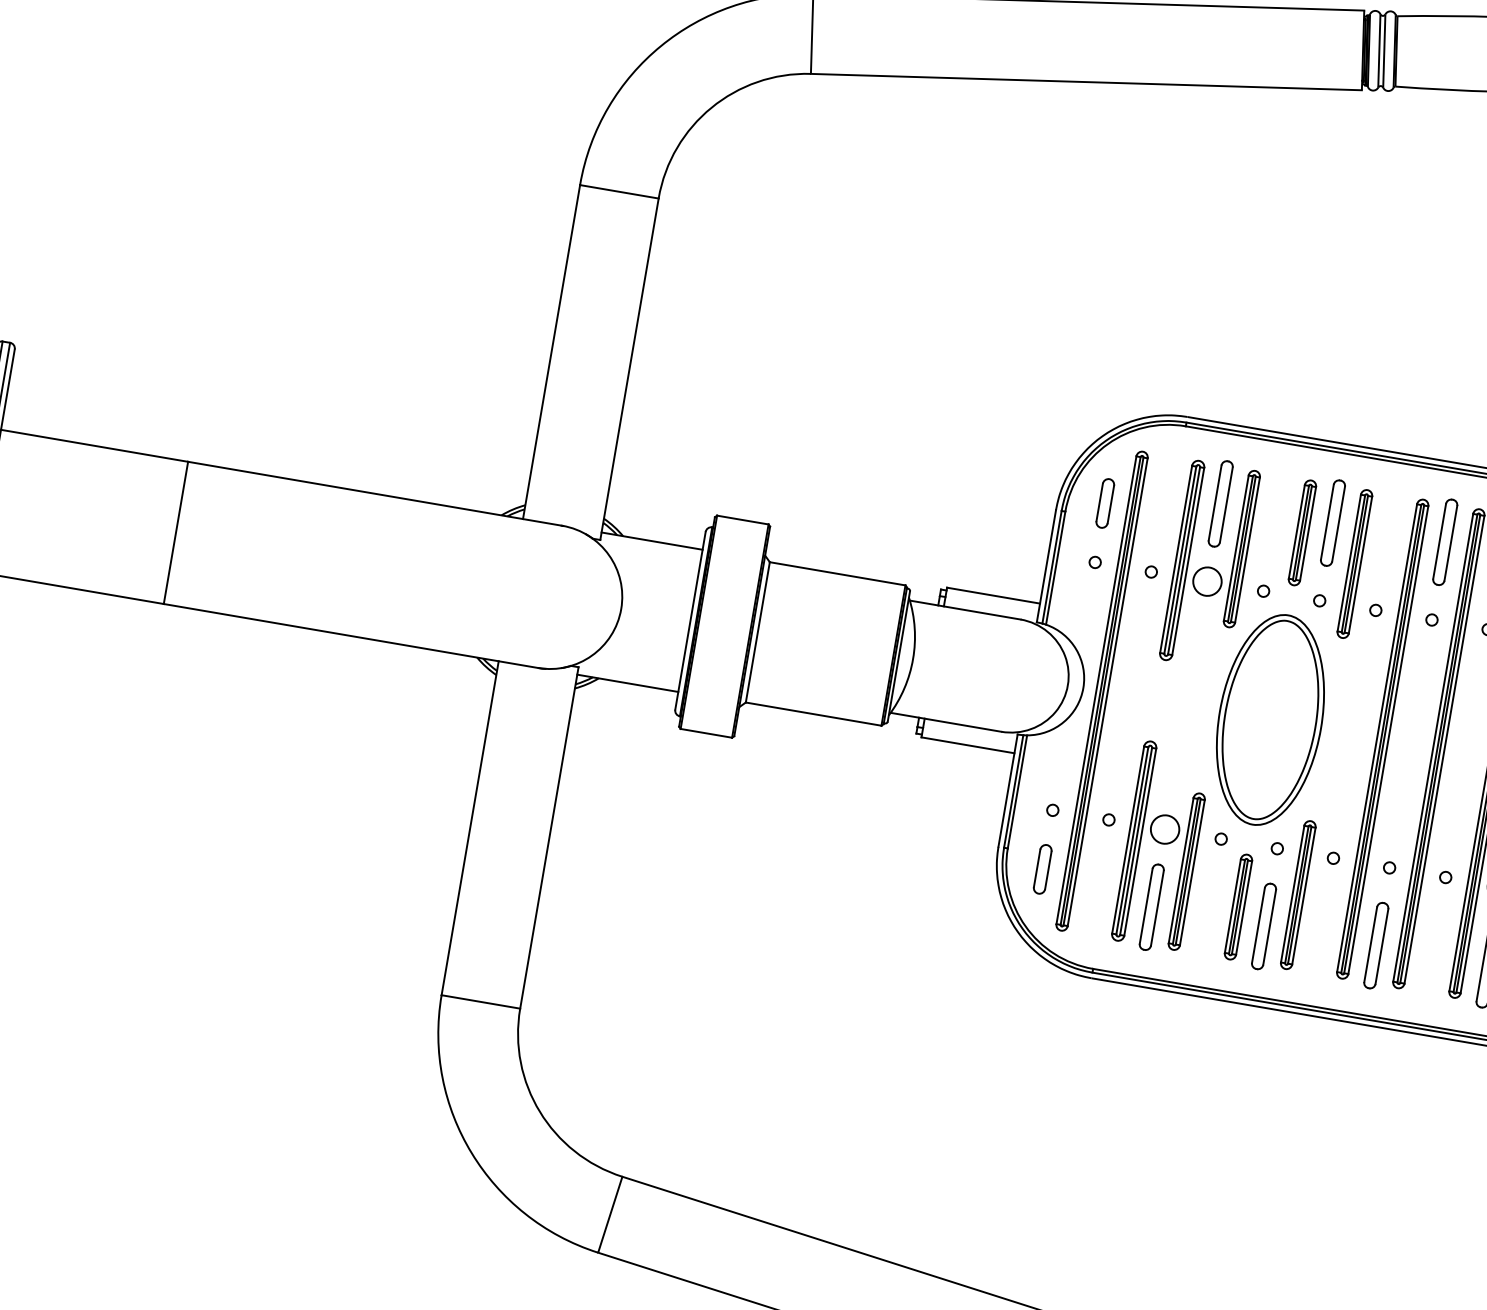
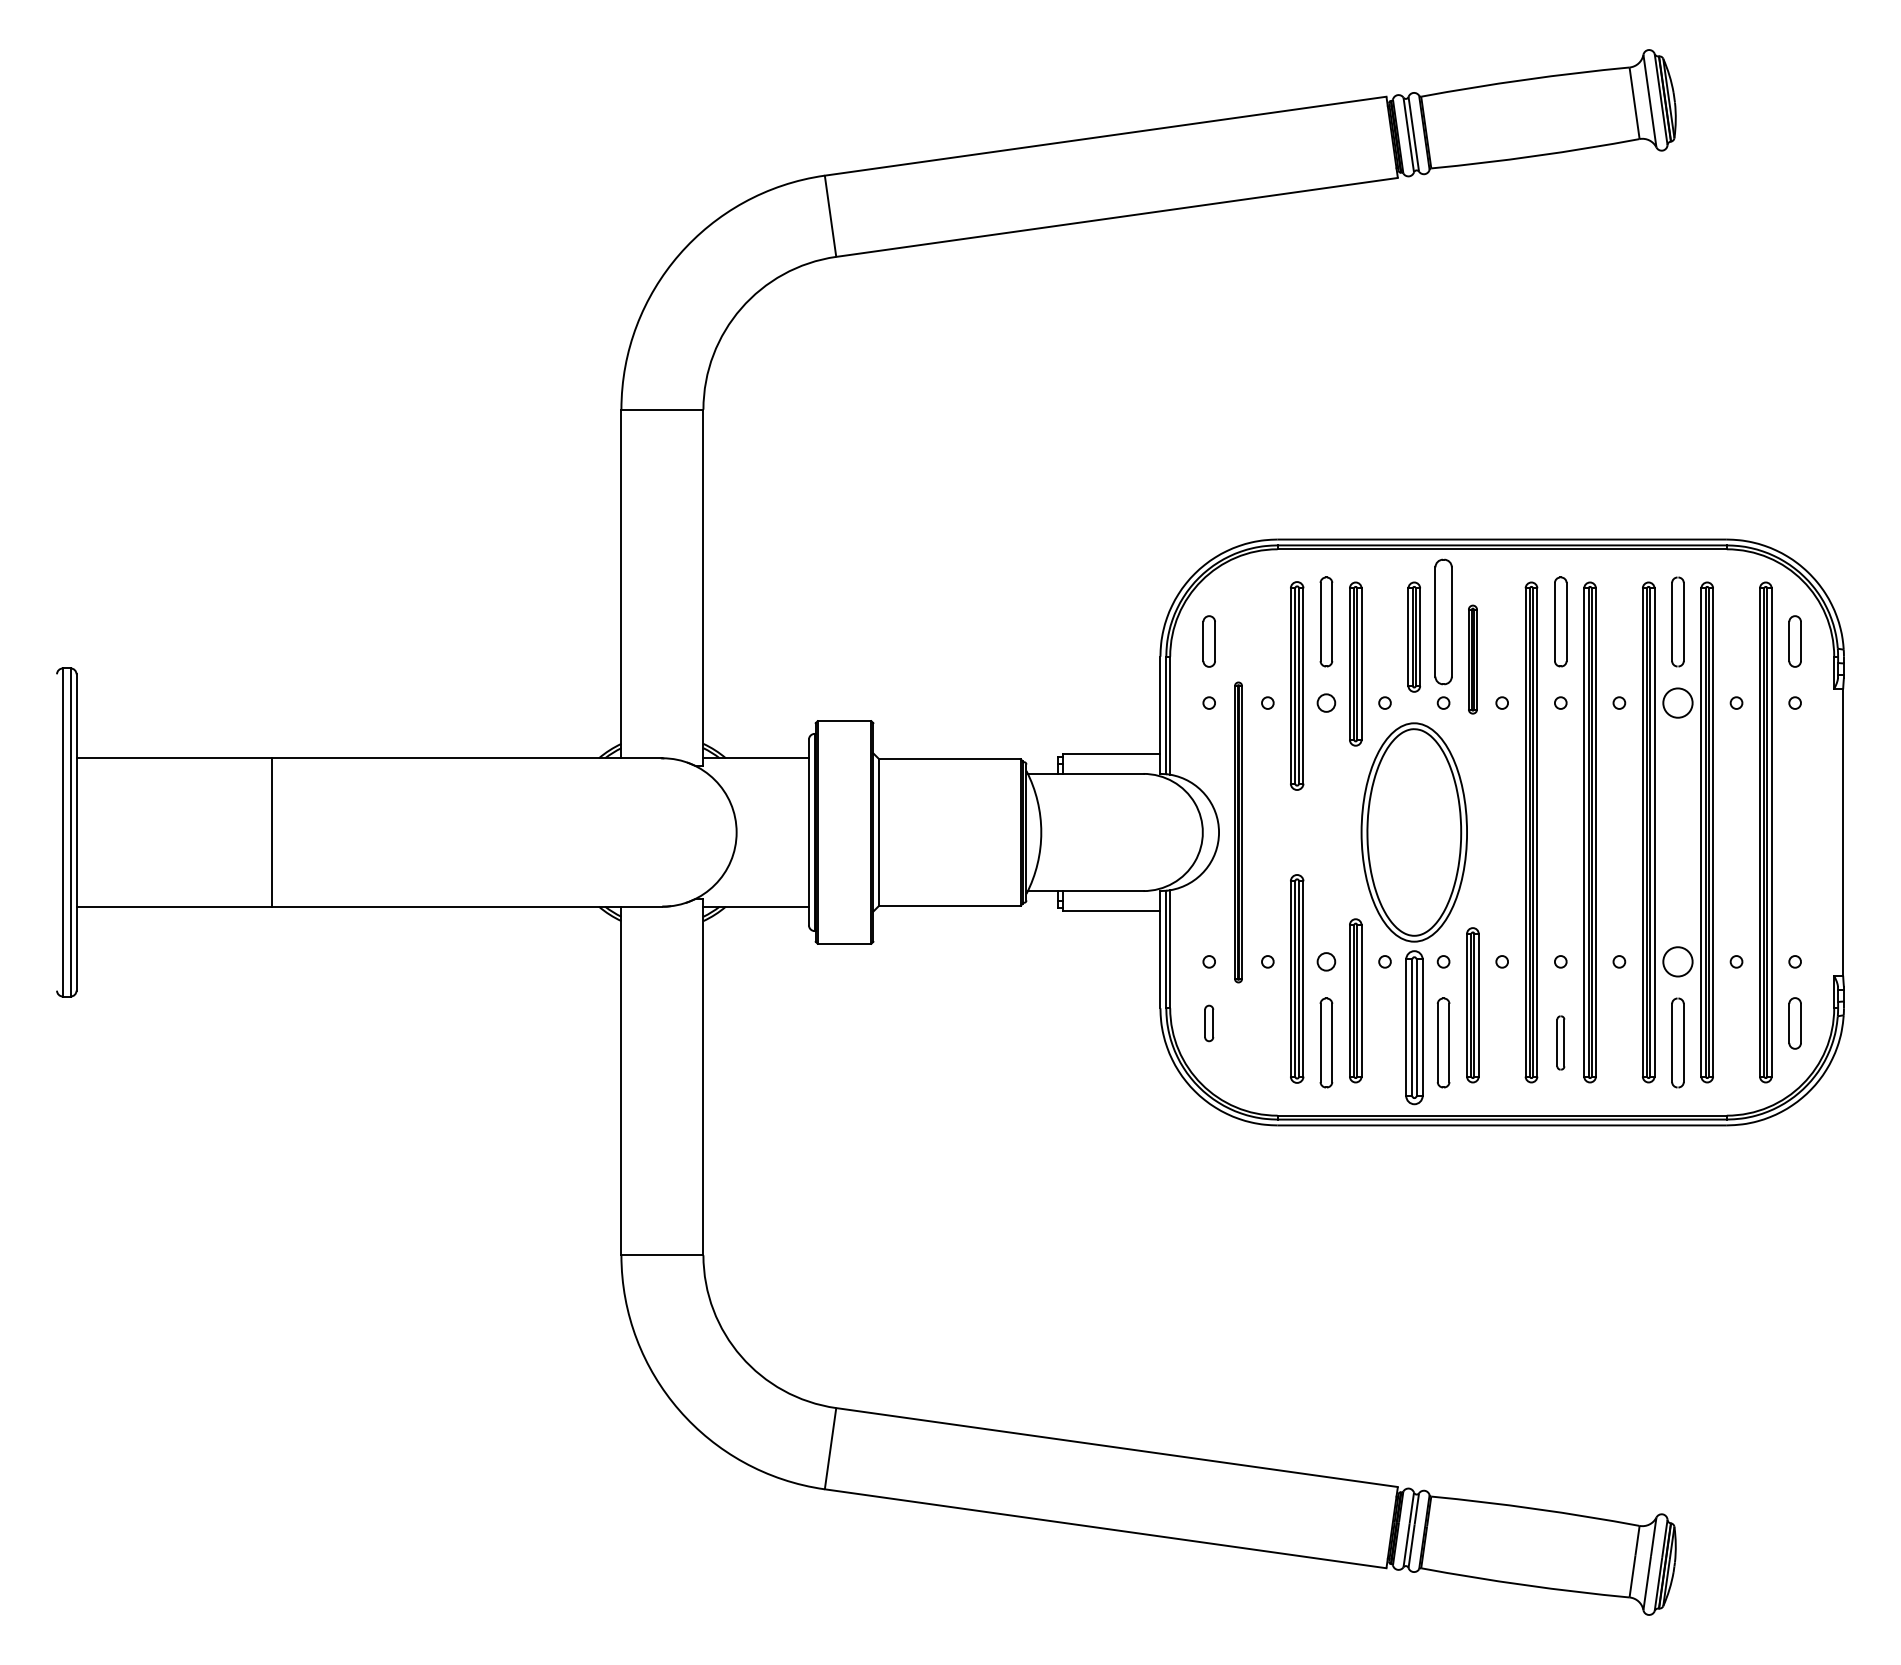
part: (1332, 522) -> (1443, 621), size x1.4
part: (1354, 563) -> (1472, 659), size x0.7
circle: (1207, 581) -> (1326, 702), size x0.6
part: (1102, 691) -> (1238, 832), size x0.6
circle: (1165, 829) -> (1326, 961), size x0.6
part: (1042, 869) -> (1208, 1023), size x0.7
part: (1237, 906) -> (1413, 1027), size x1.4
part: (1376, 945) -> (1560, 1042), size x0.6

